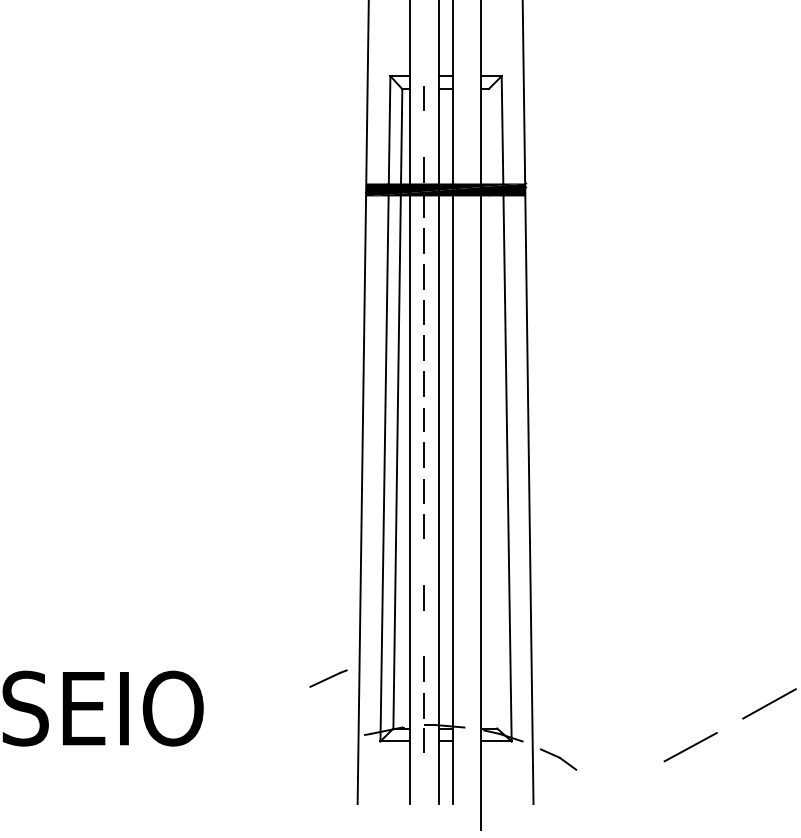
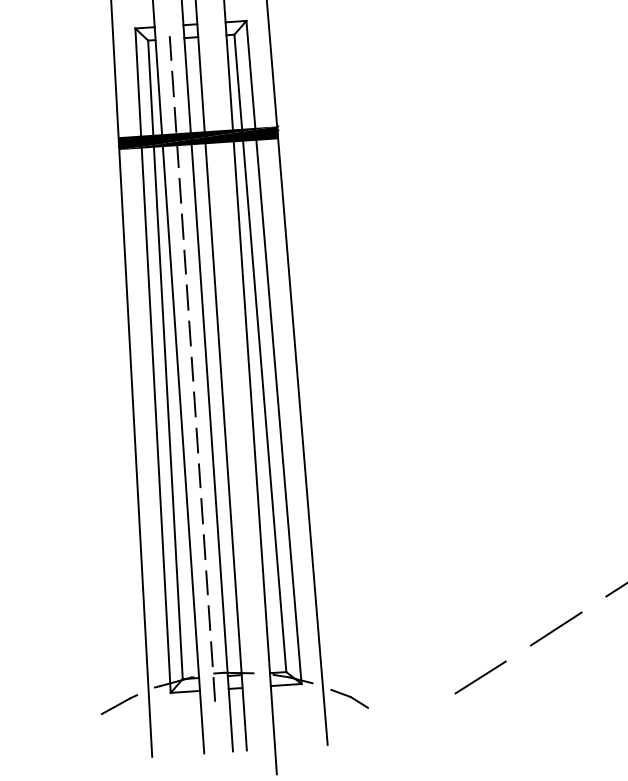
line: (423, 133) -> (172, 83), added
line: (492, 408) -> (259, 353), added
line: (424, 562) -> (202, 511), added
line: (423, 634) -> (206, 583), added
line: (328, 678) -> (119, 704), moved

